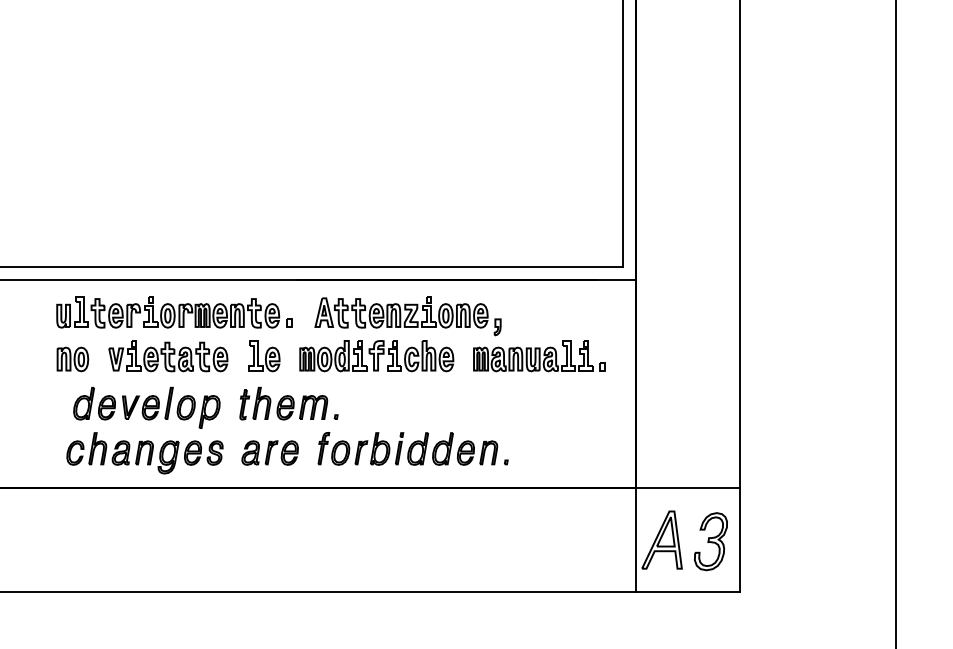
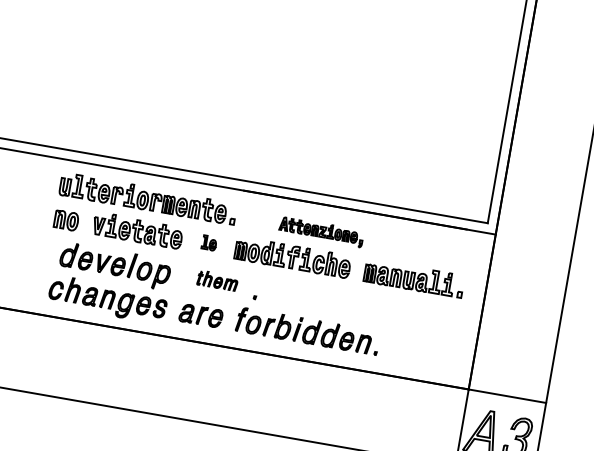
part: (407, 316) -> (320, 232), size x0.6
part: (264, 356) -> (209, 243), size x0.6
part: (283, 403) -> (217, 280), size x0.6

